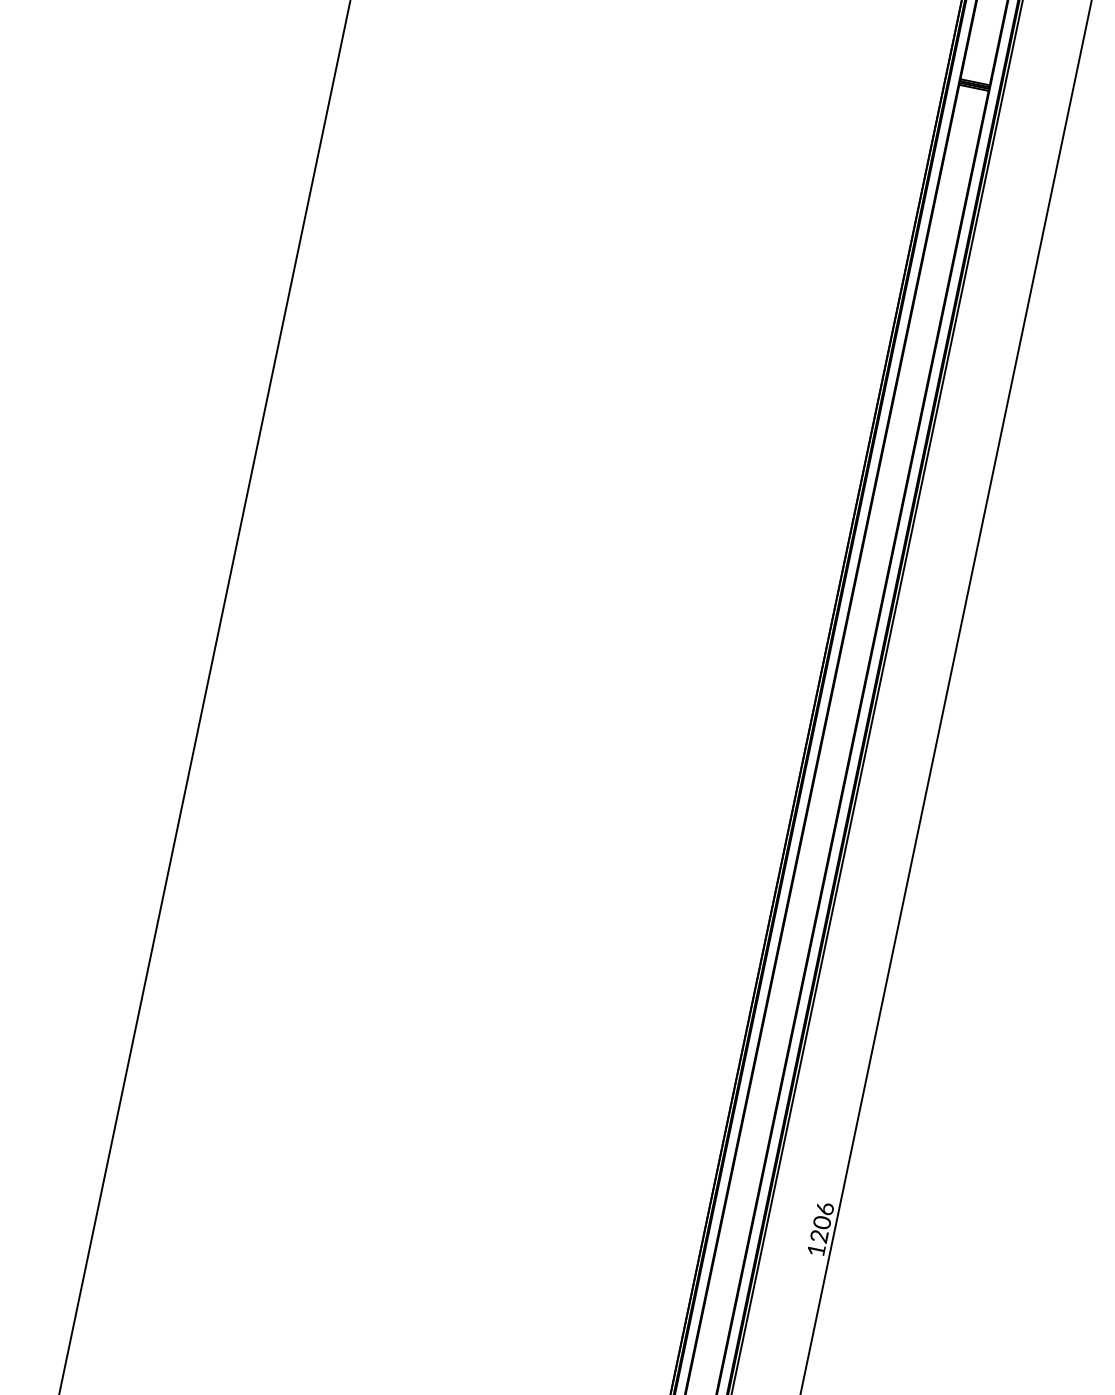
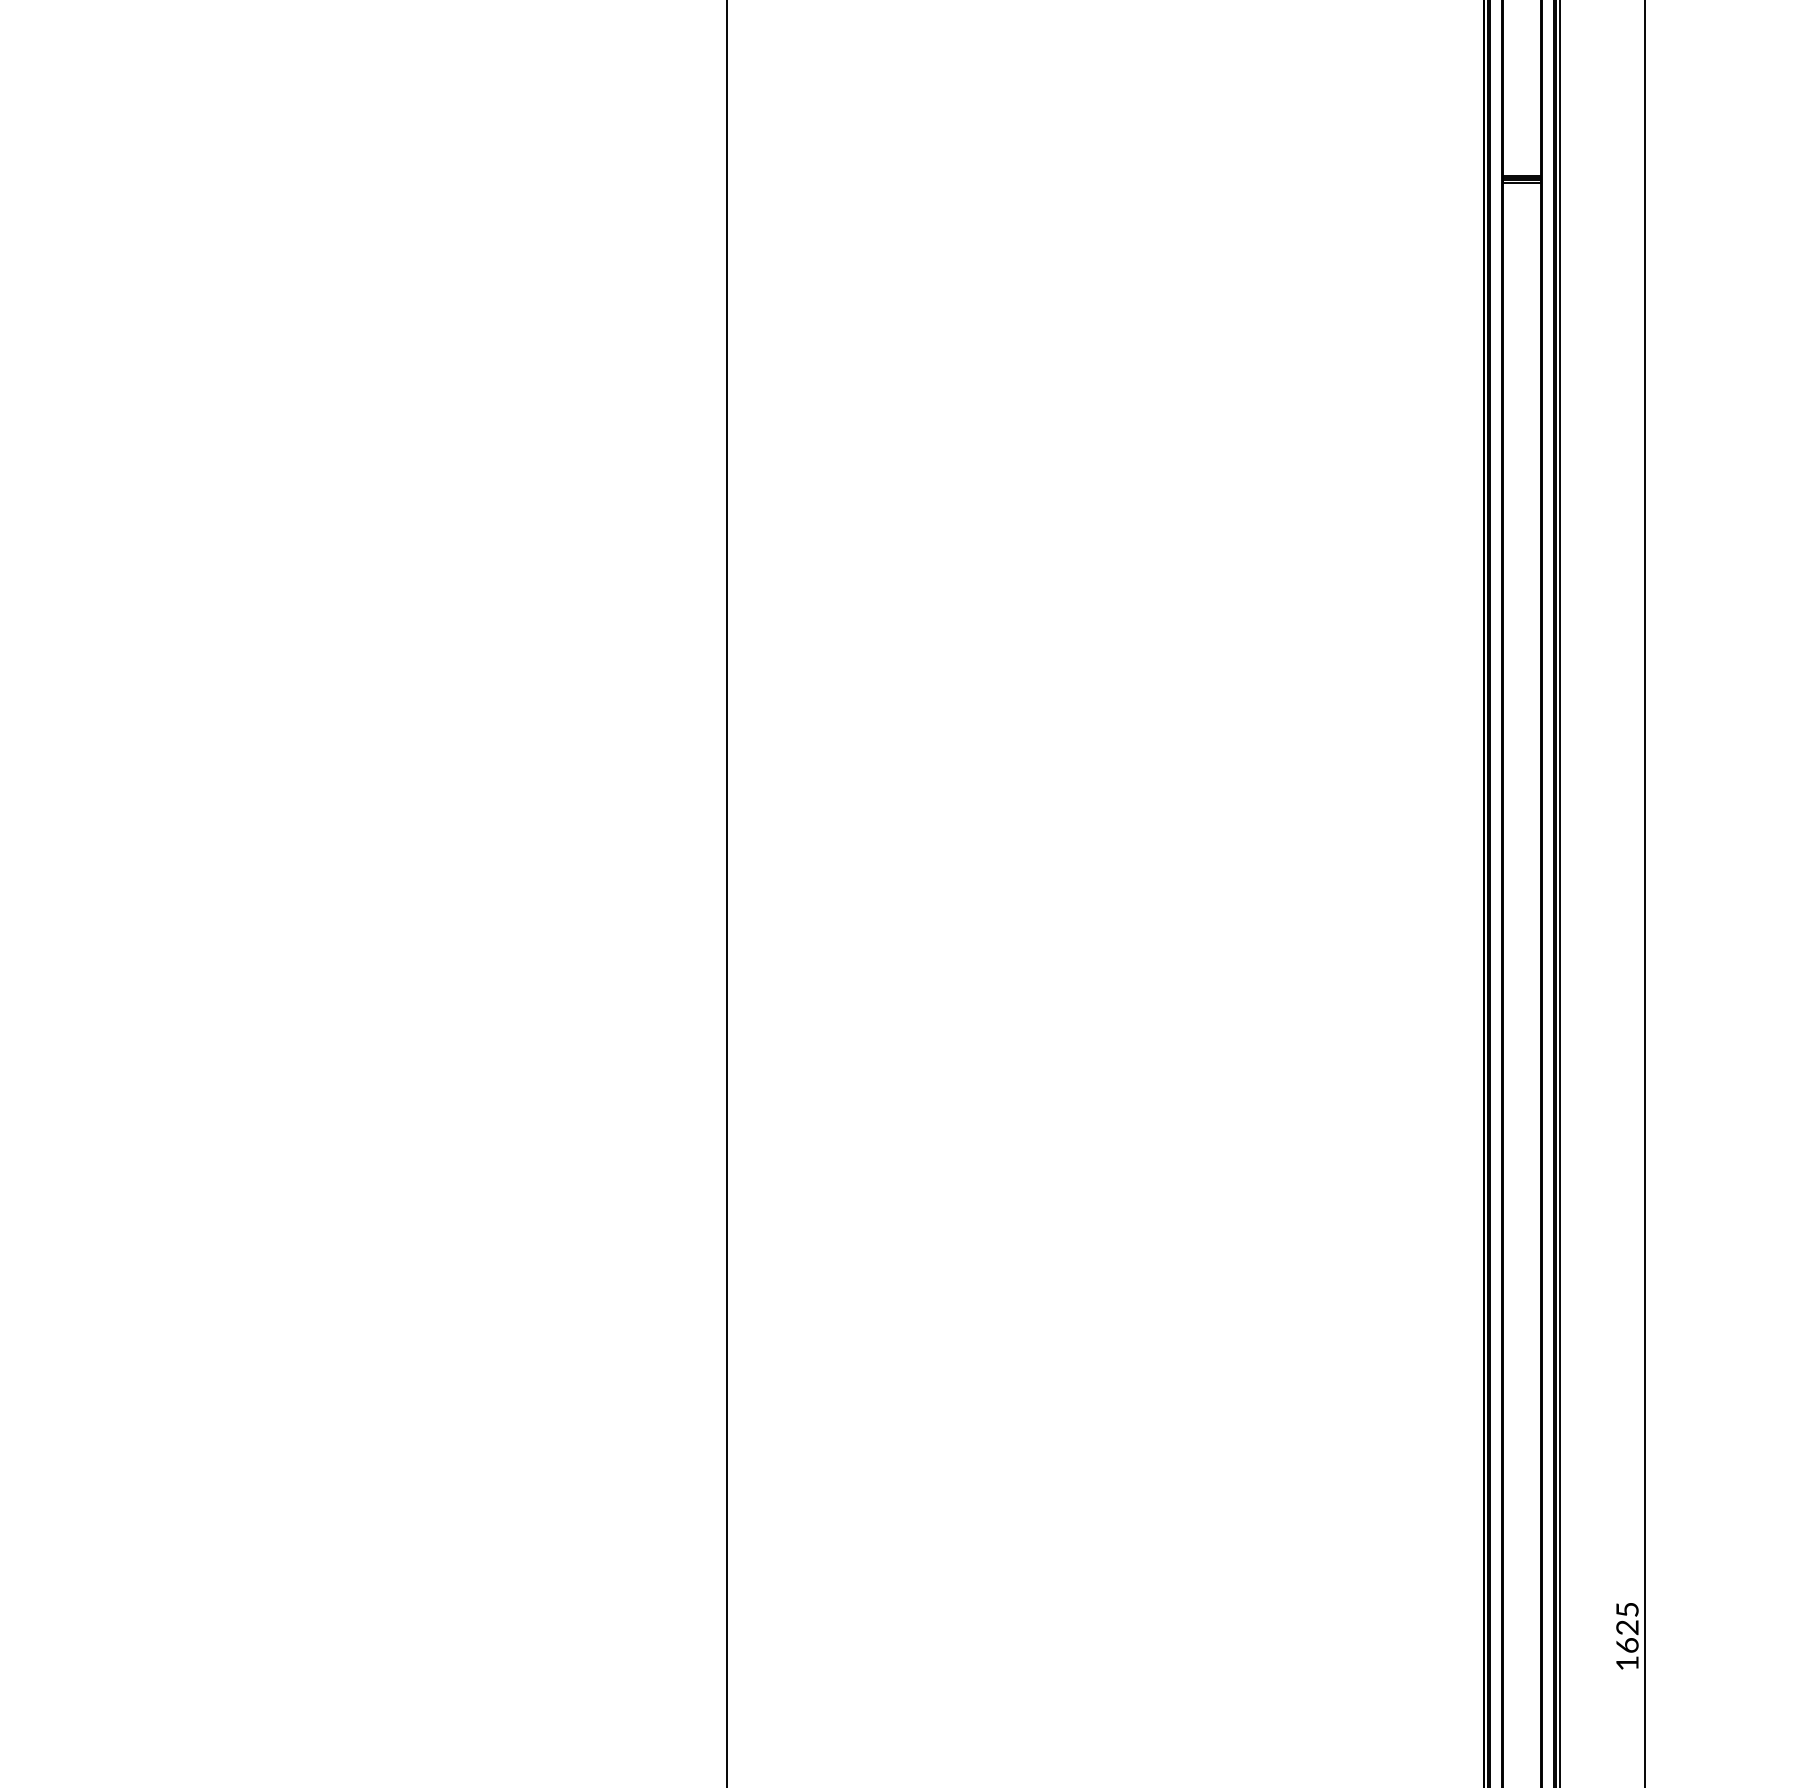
text: (822, 1222) -> (1627, 1627), 1206 -> 1625

